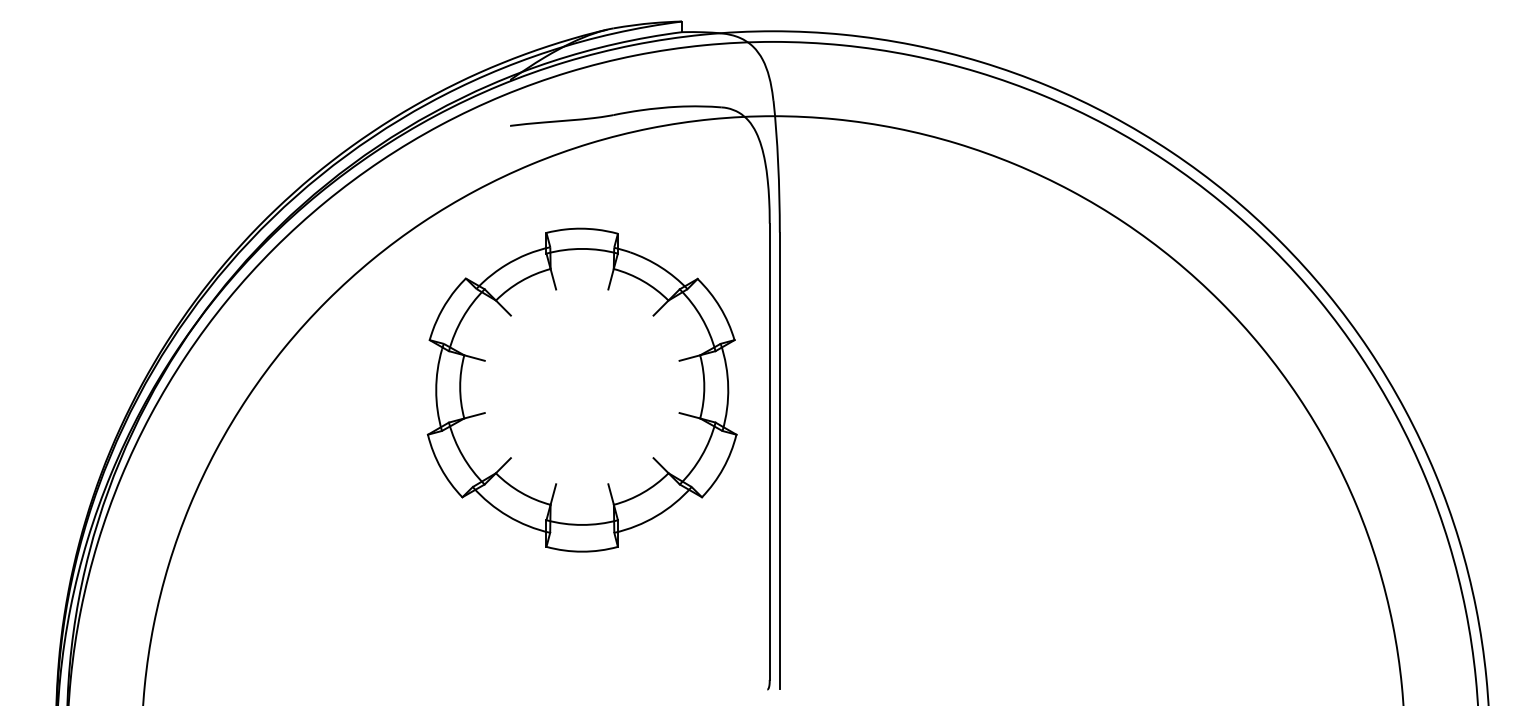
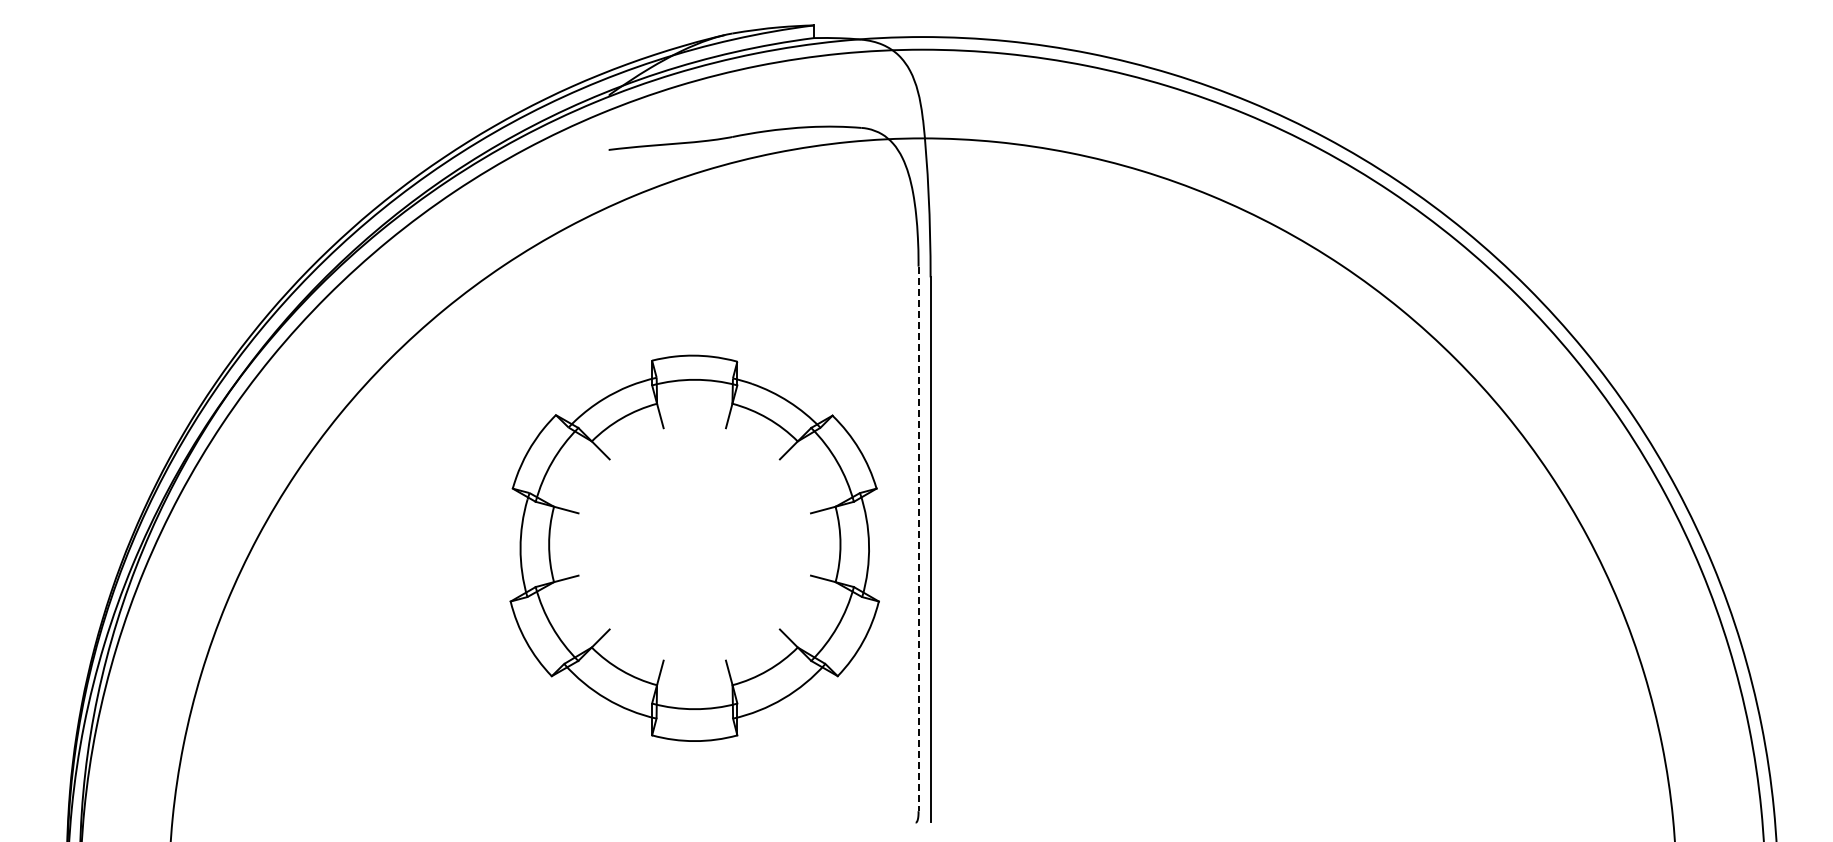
part: (581, 389) -> (694, 547), moved
line: (769, 452) -> (918, 539), solid -> dashed

